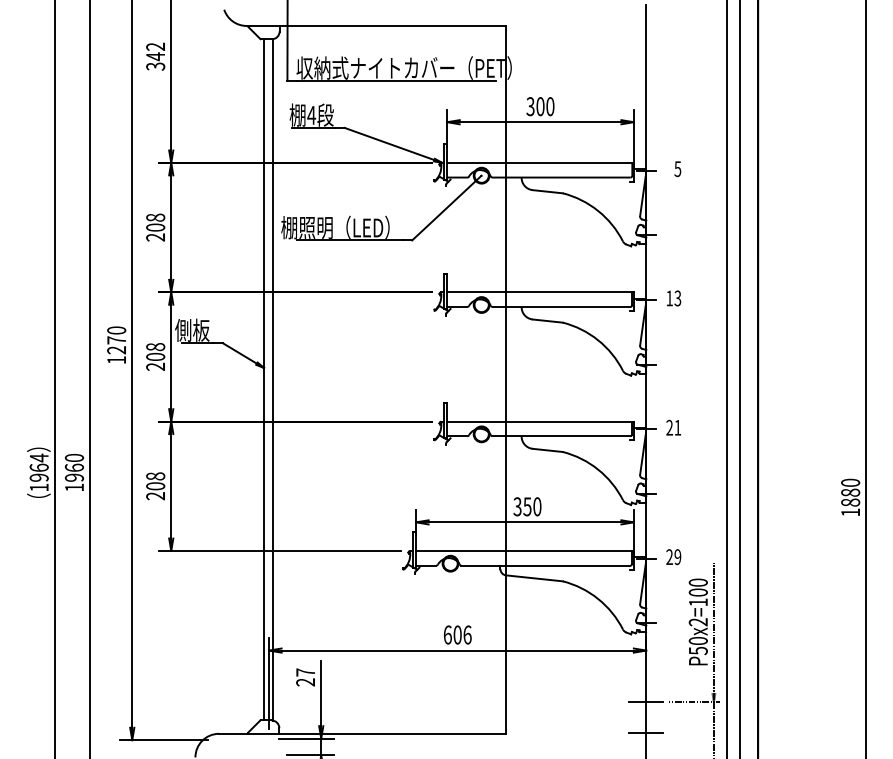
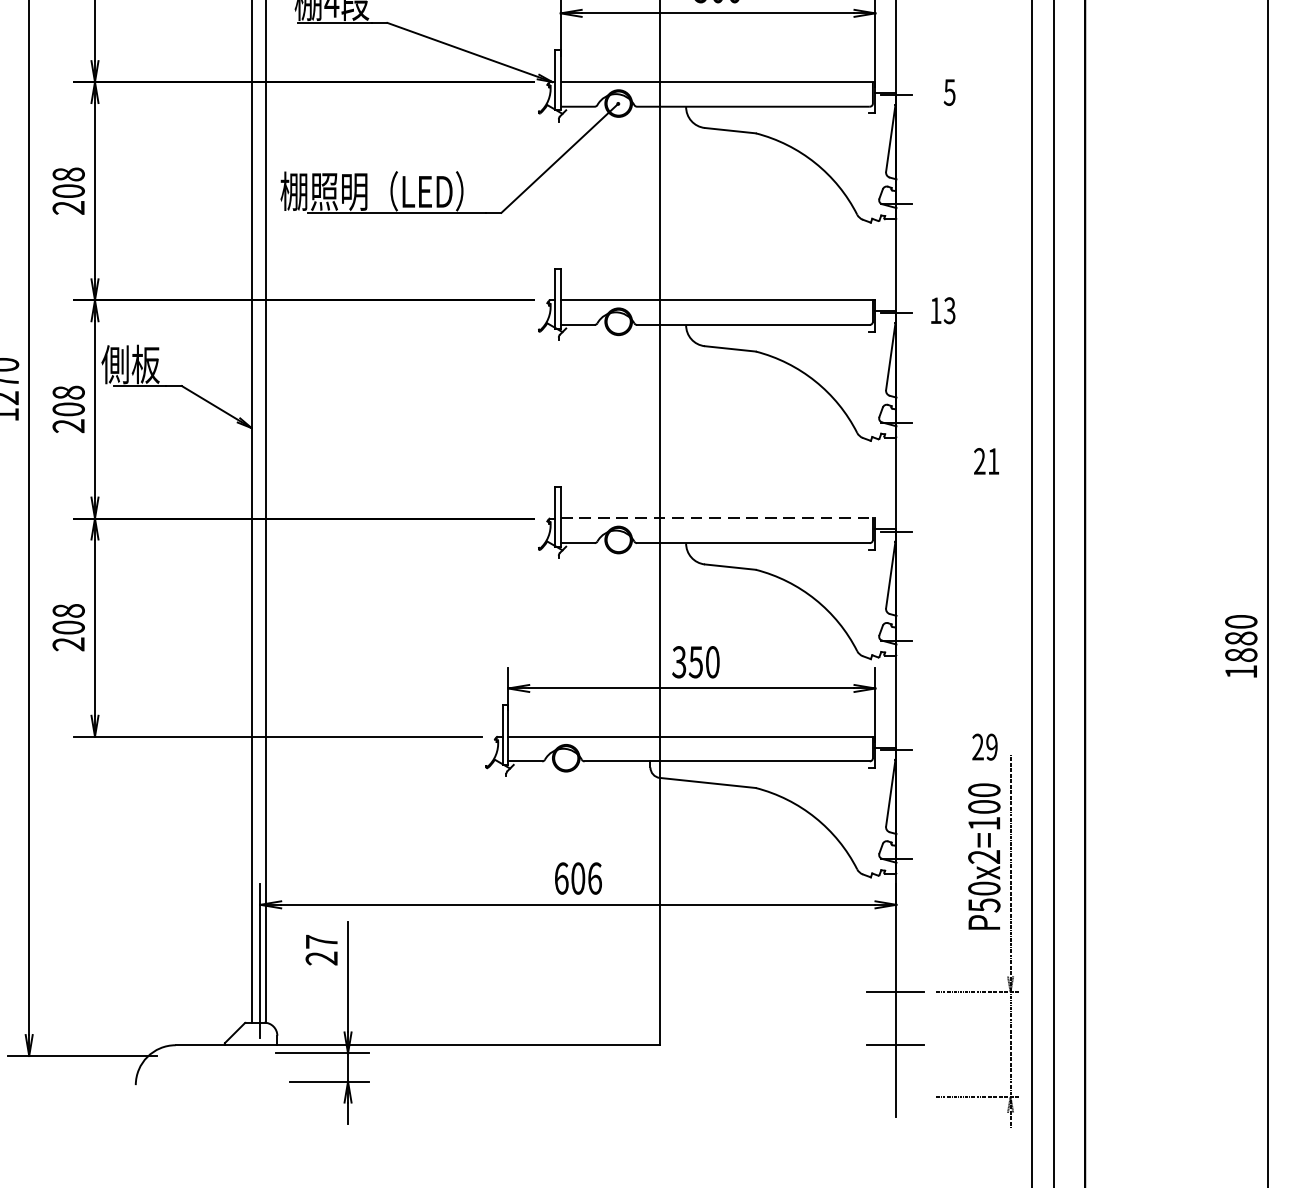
line: (541, 421) -> (719, 518), solid -> dashed
text: (673, 427) -> (986, 460), moved
text: (673, 557) -> (984, 747), moved

